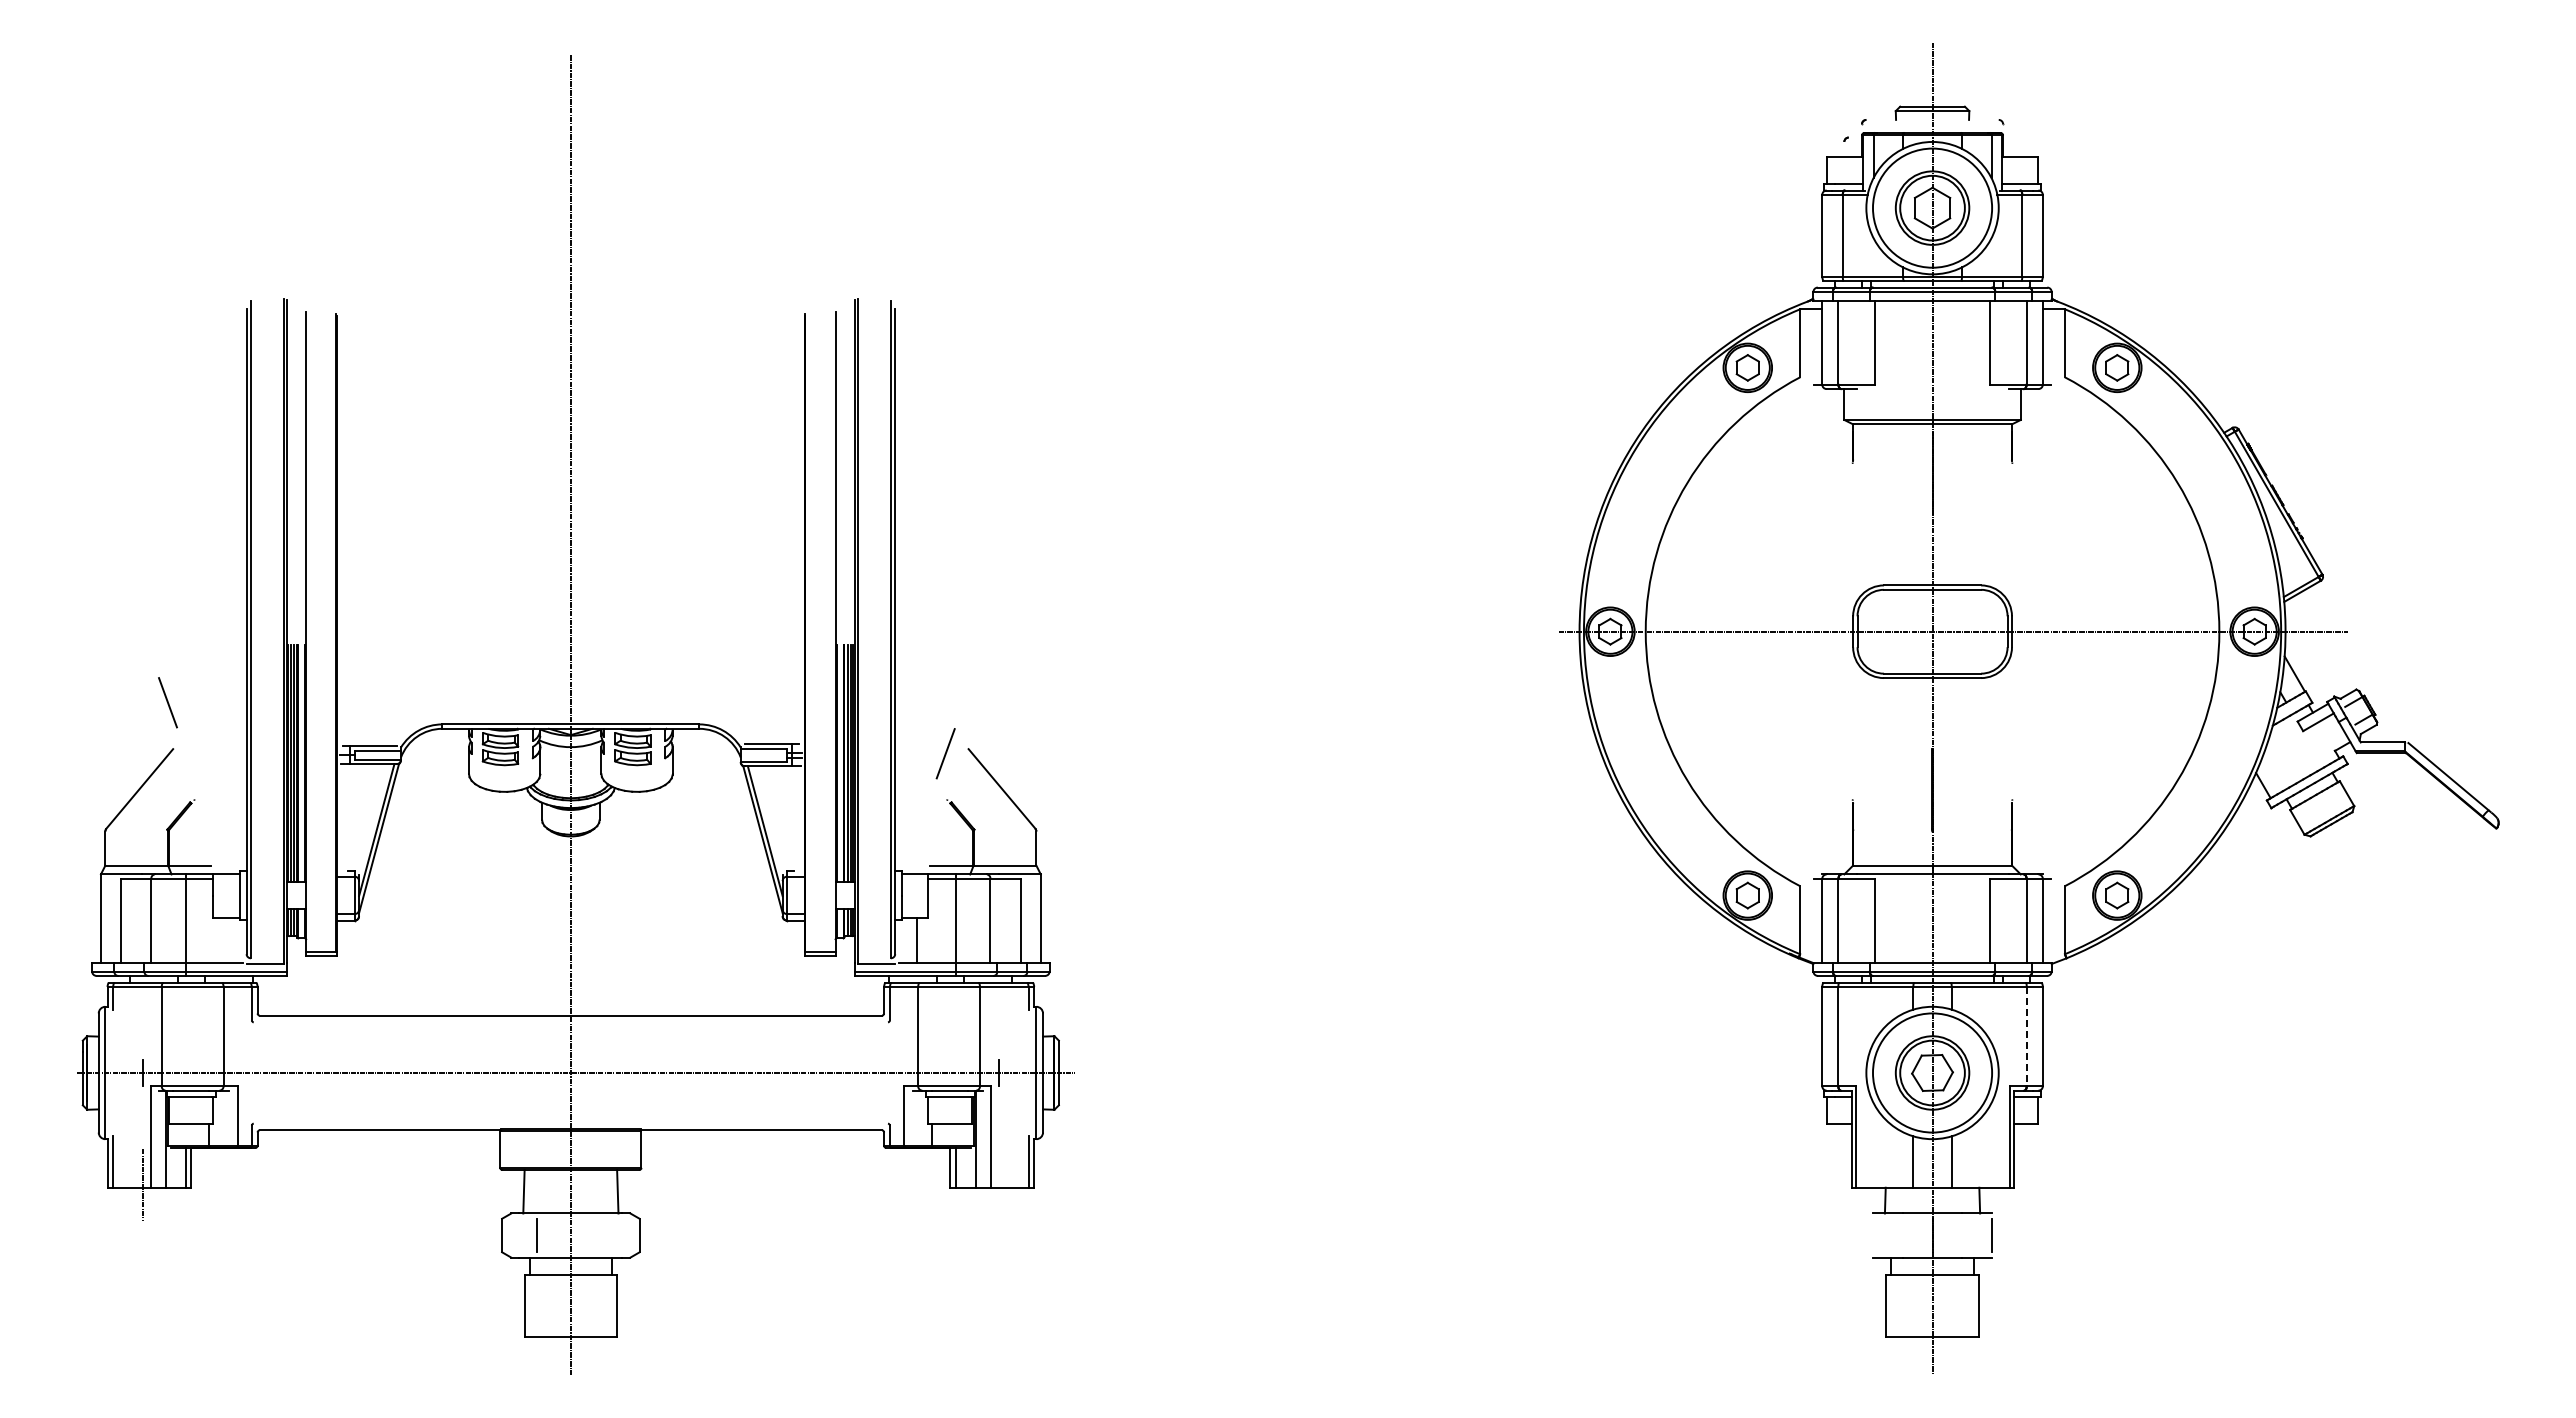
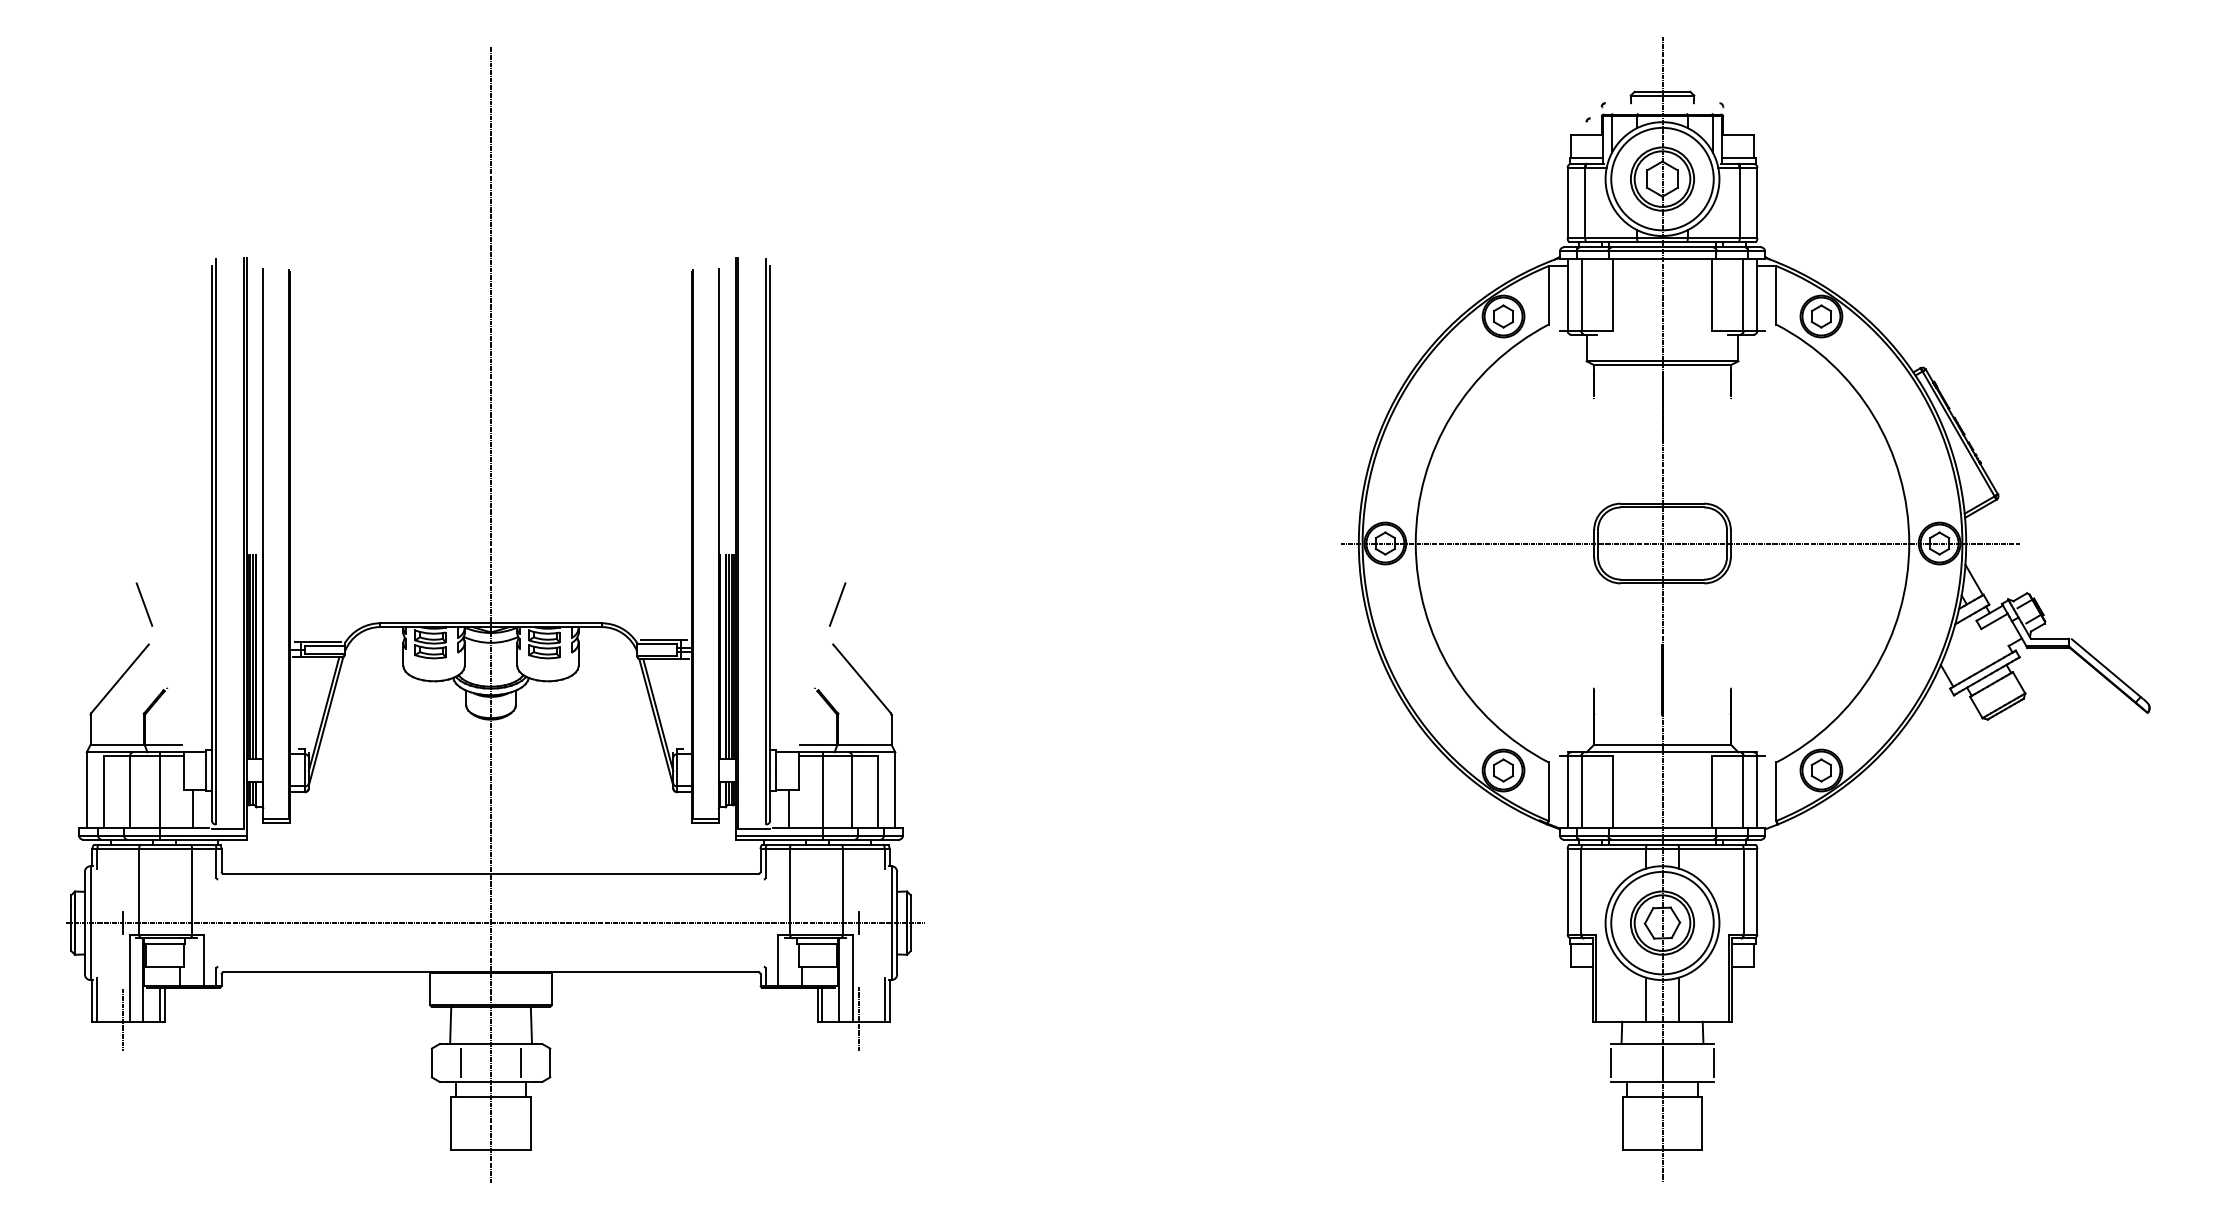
line: (945, 753) -> (837, 604), moved
line: (224, 939) -> (193, 808), added
line: (2026, 1036) -> (1743, 891), dashed -> solid
line: (998, 1184) -> (858, 1019), added
line: (605, 1235) -> (520, 1062), added
line: (1872, 1235) -> (1610, 1062), added

